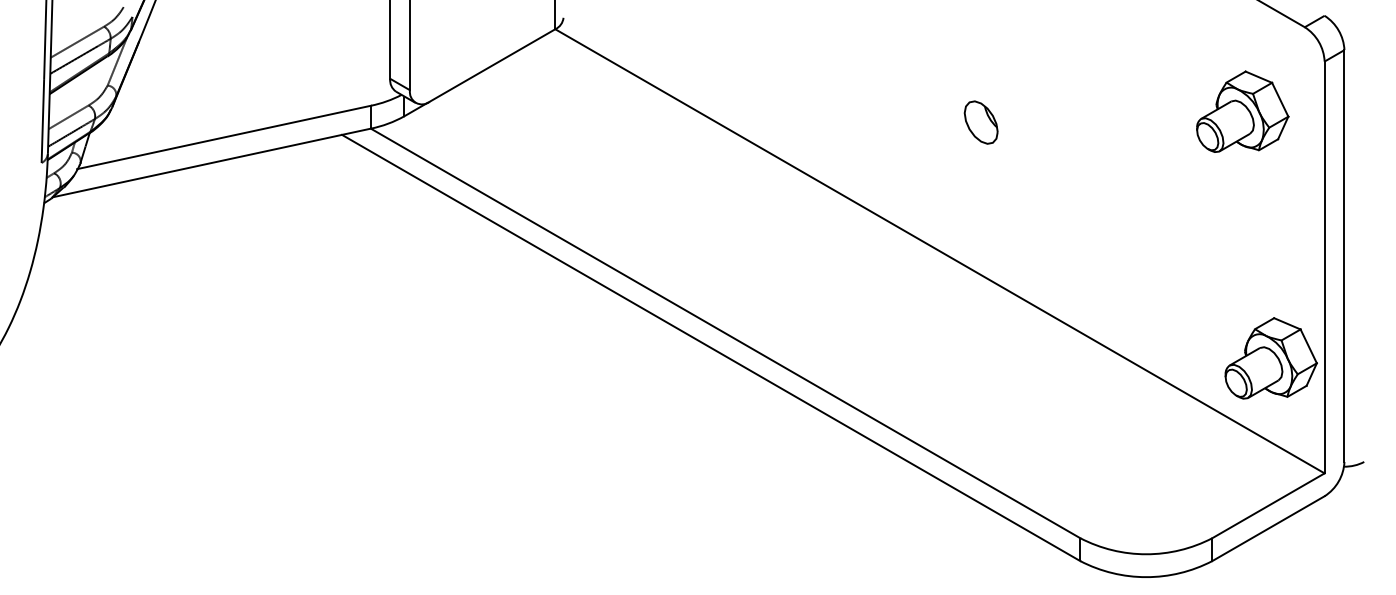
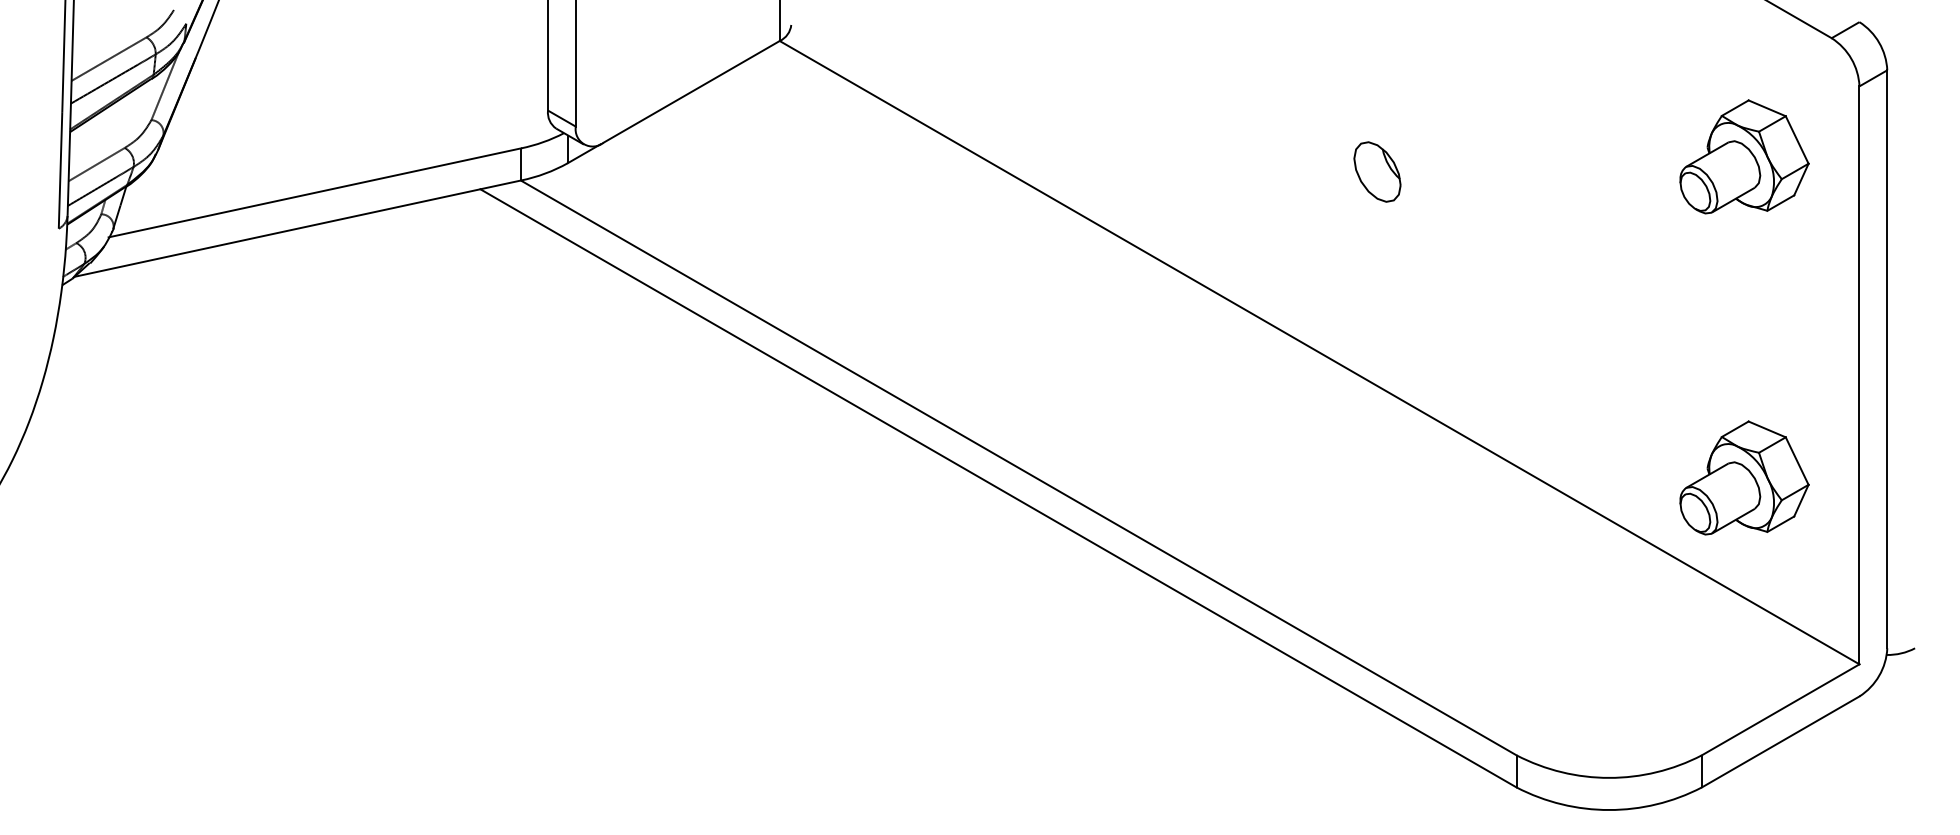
part: (1271, 358) -> (1744, 477), moved

